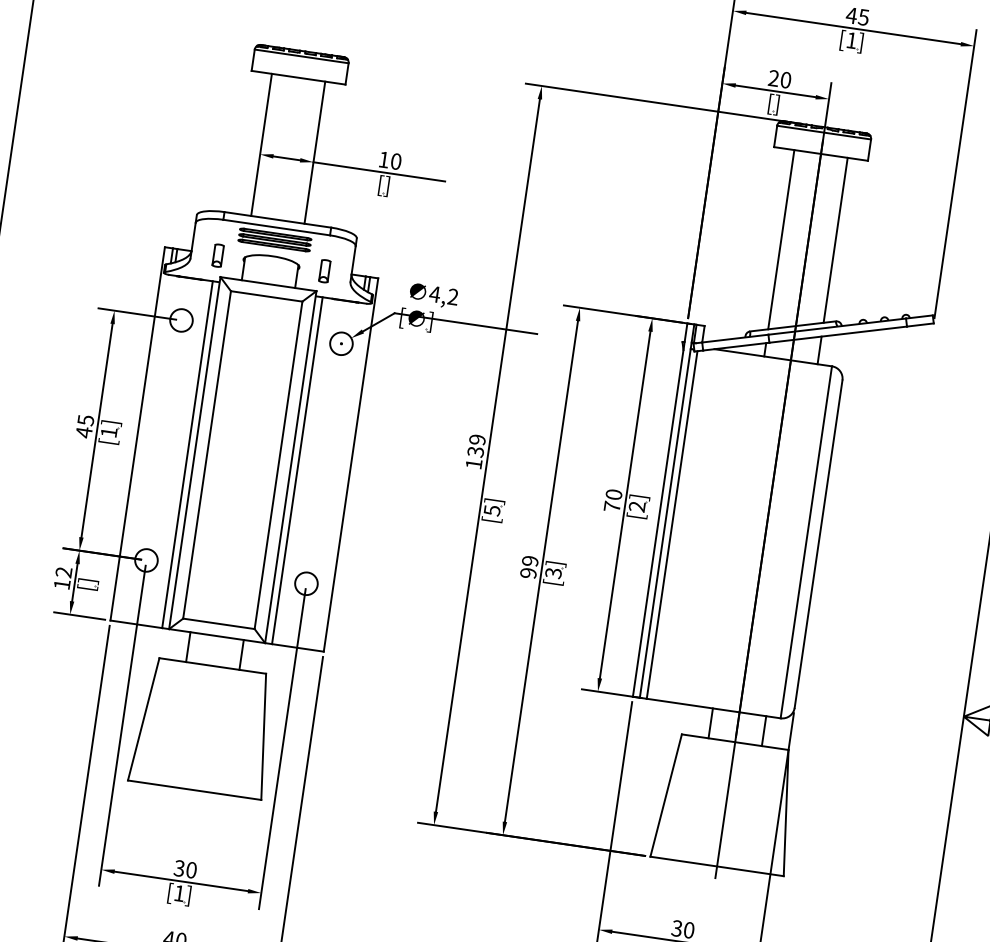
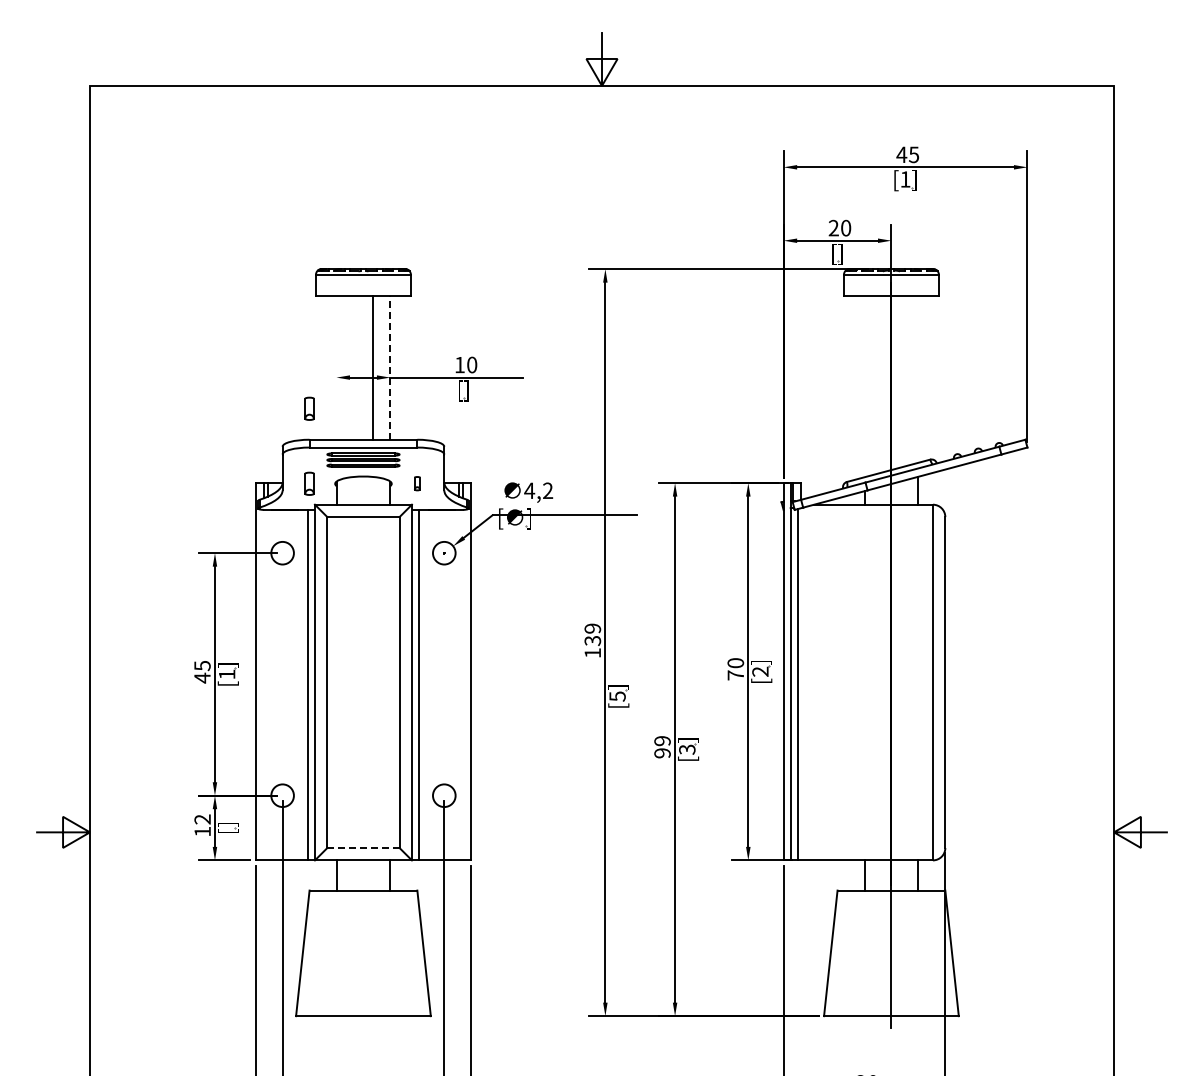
line: (261, 144) -> (372, 367), moved
line: (315, 152) -> (390, 367), solid -> dashed
part: (228, 181) -> (309, 408), added
line: (781, 239) -> (864, 386), removed
line: (835, 240) -> (918, 379), removed
part: (325, 270) -> (417, 483), size x0.6
line: (217, 624) -> (362, 848), solid -> dashed

